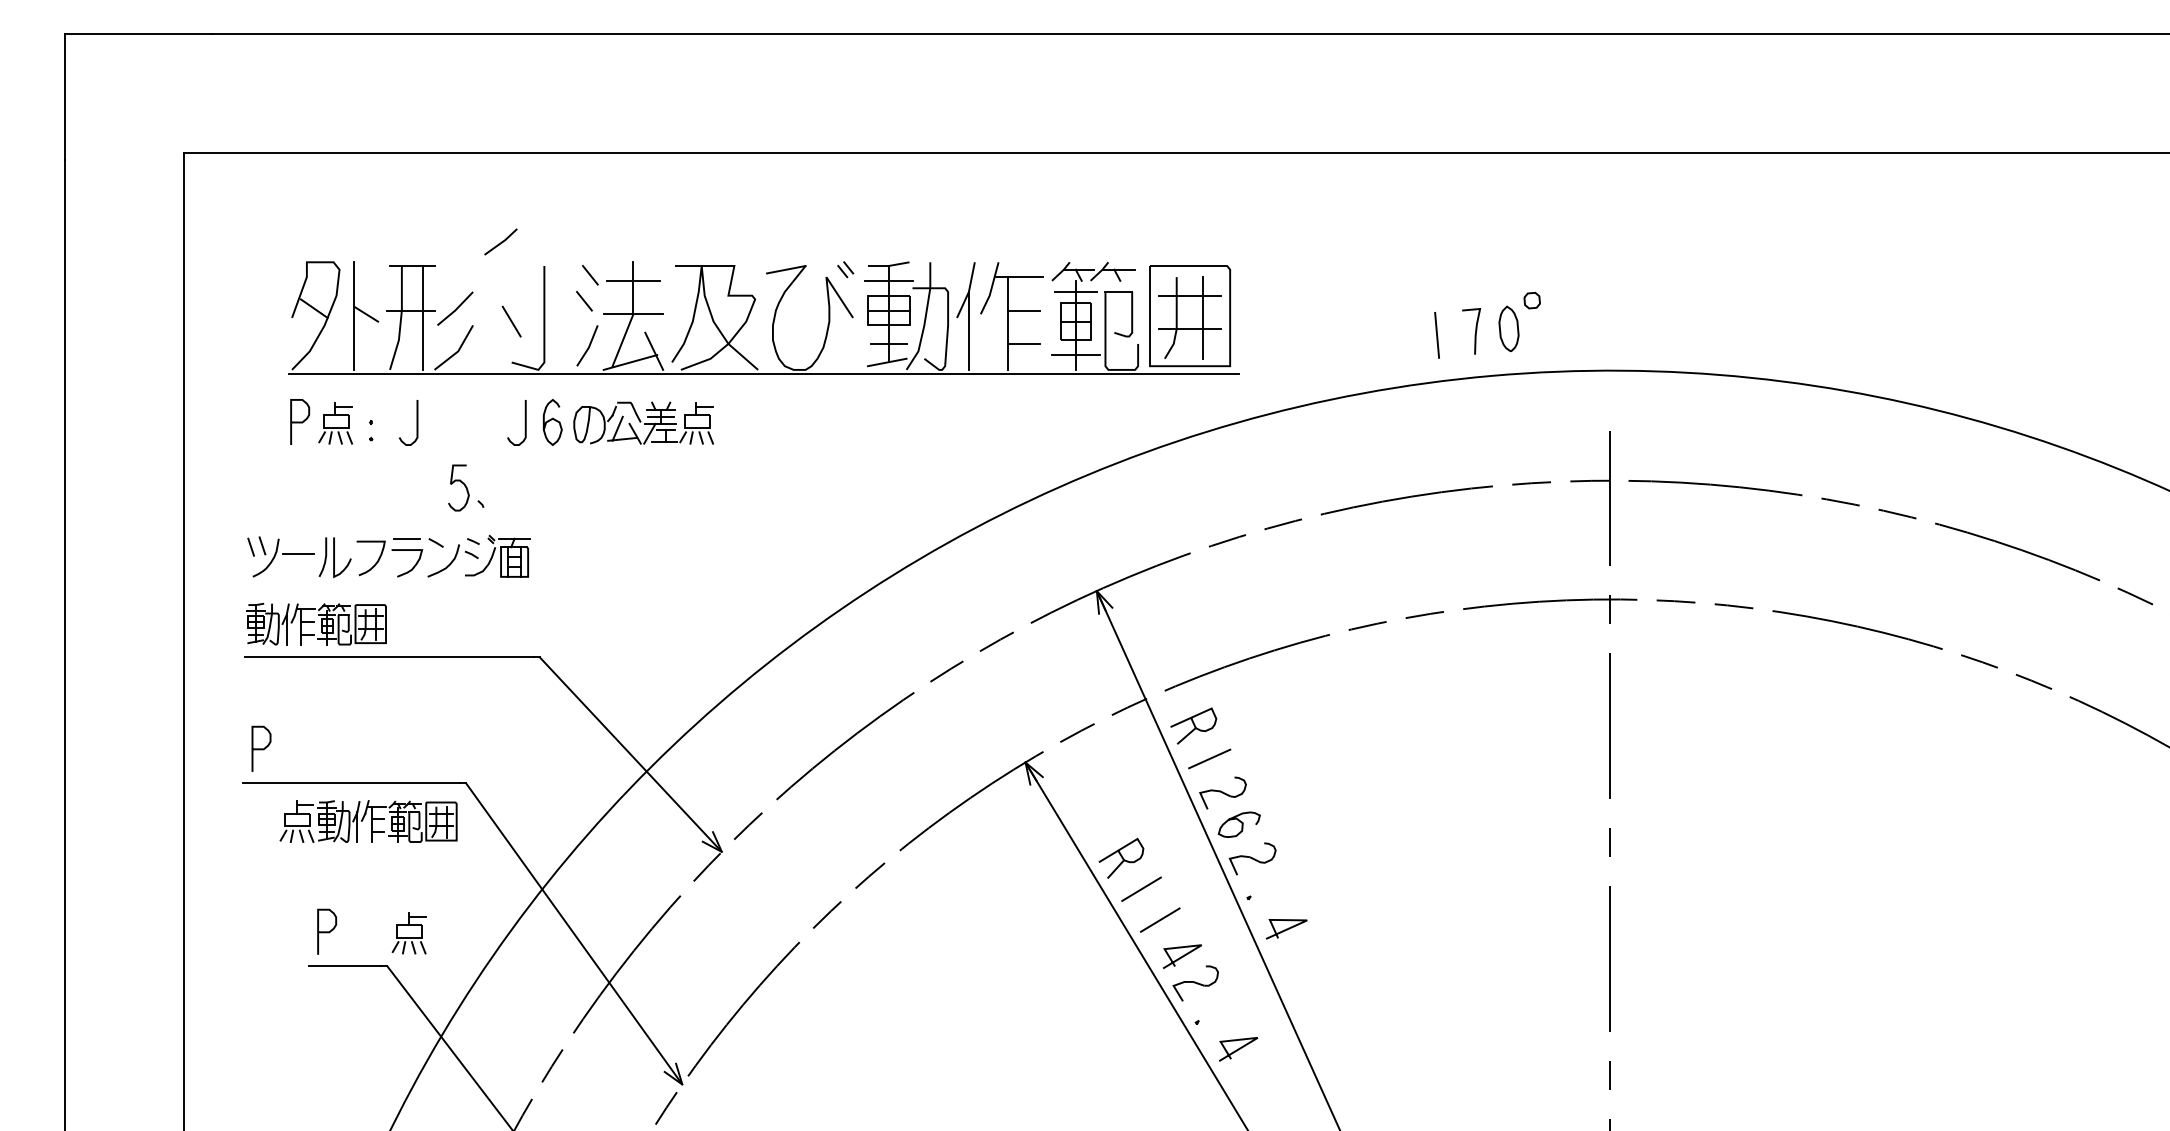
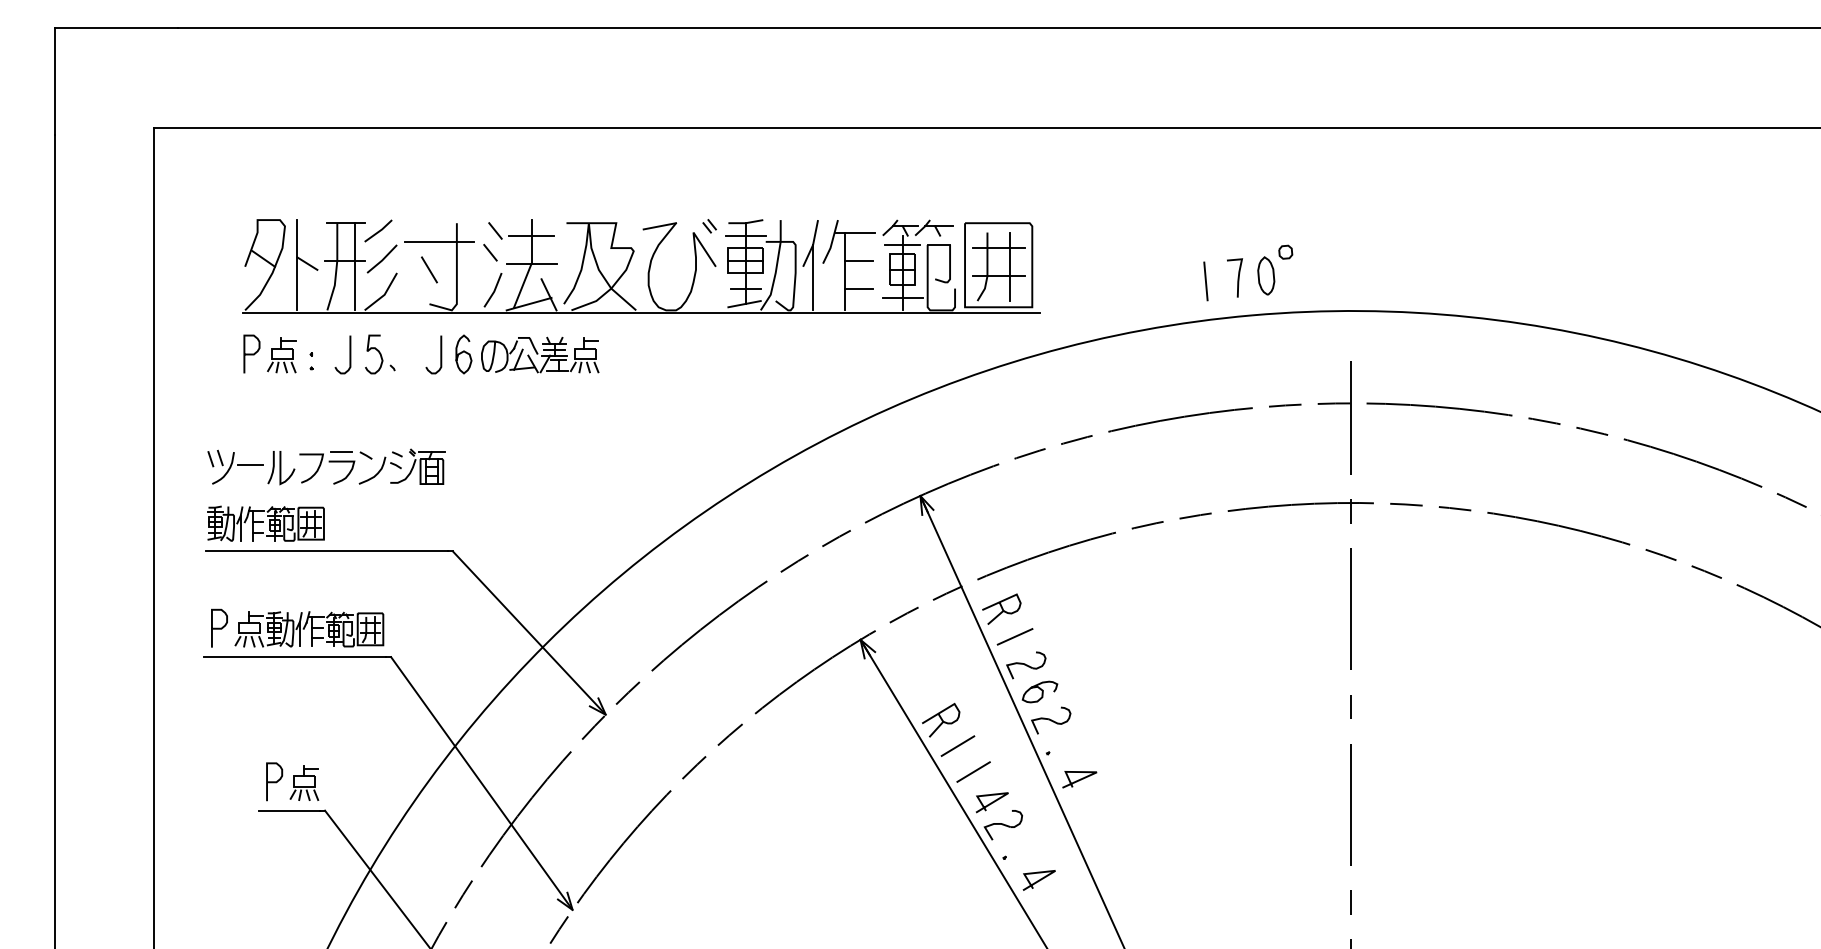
line: (501, 241) -> (378, 230), moved
line: (523, 287) -> (439, 241), added
part: (466, 488) -> (380, 354), moved
part: (368, 821) -> (309, 629), moved
part: (409, 932) -> (304, 782), moved

